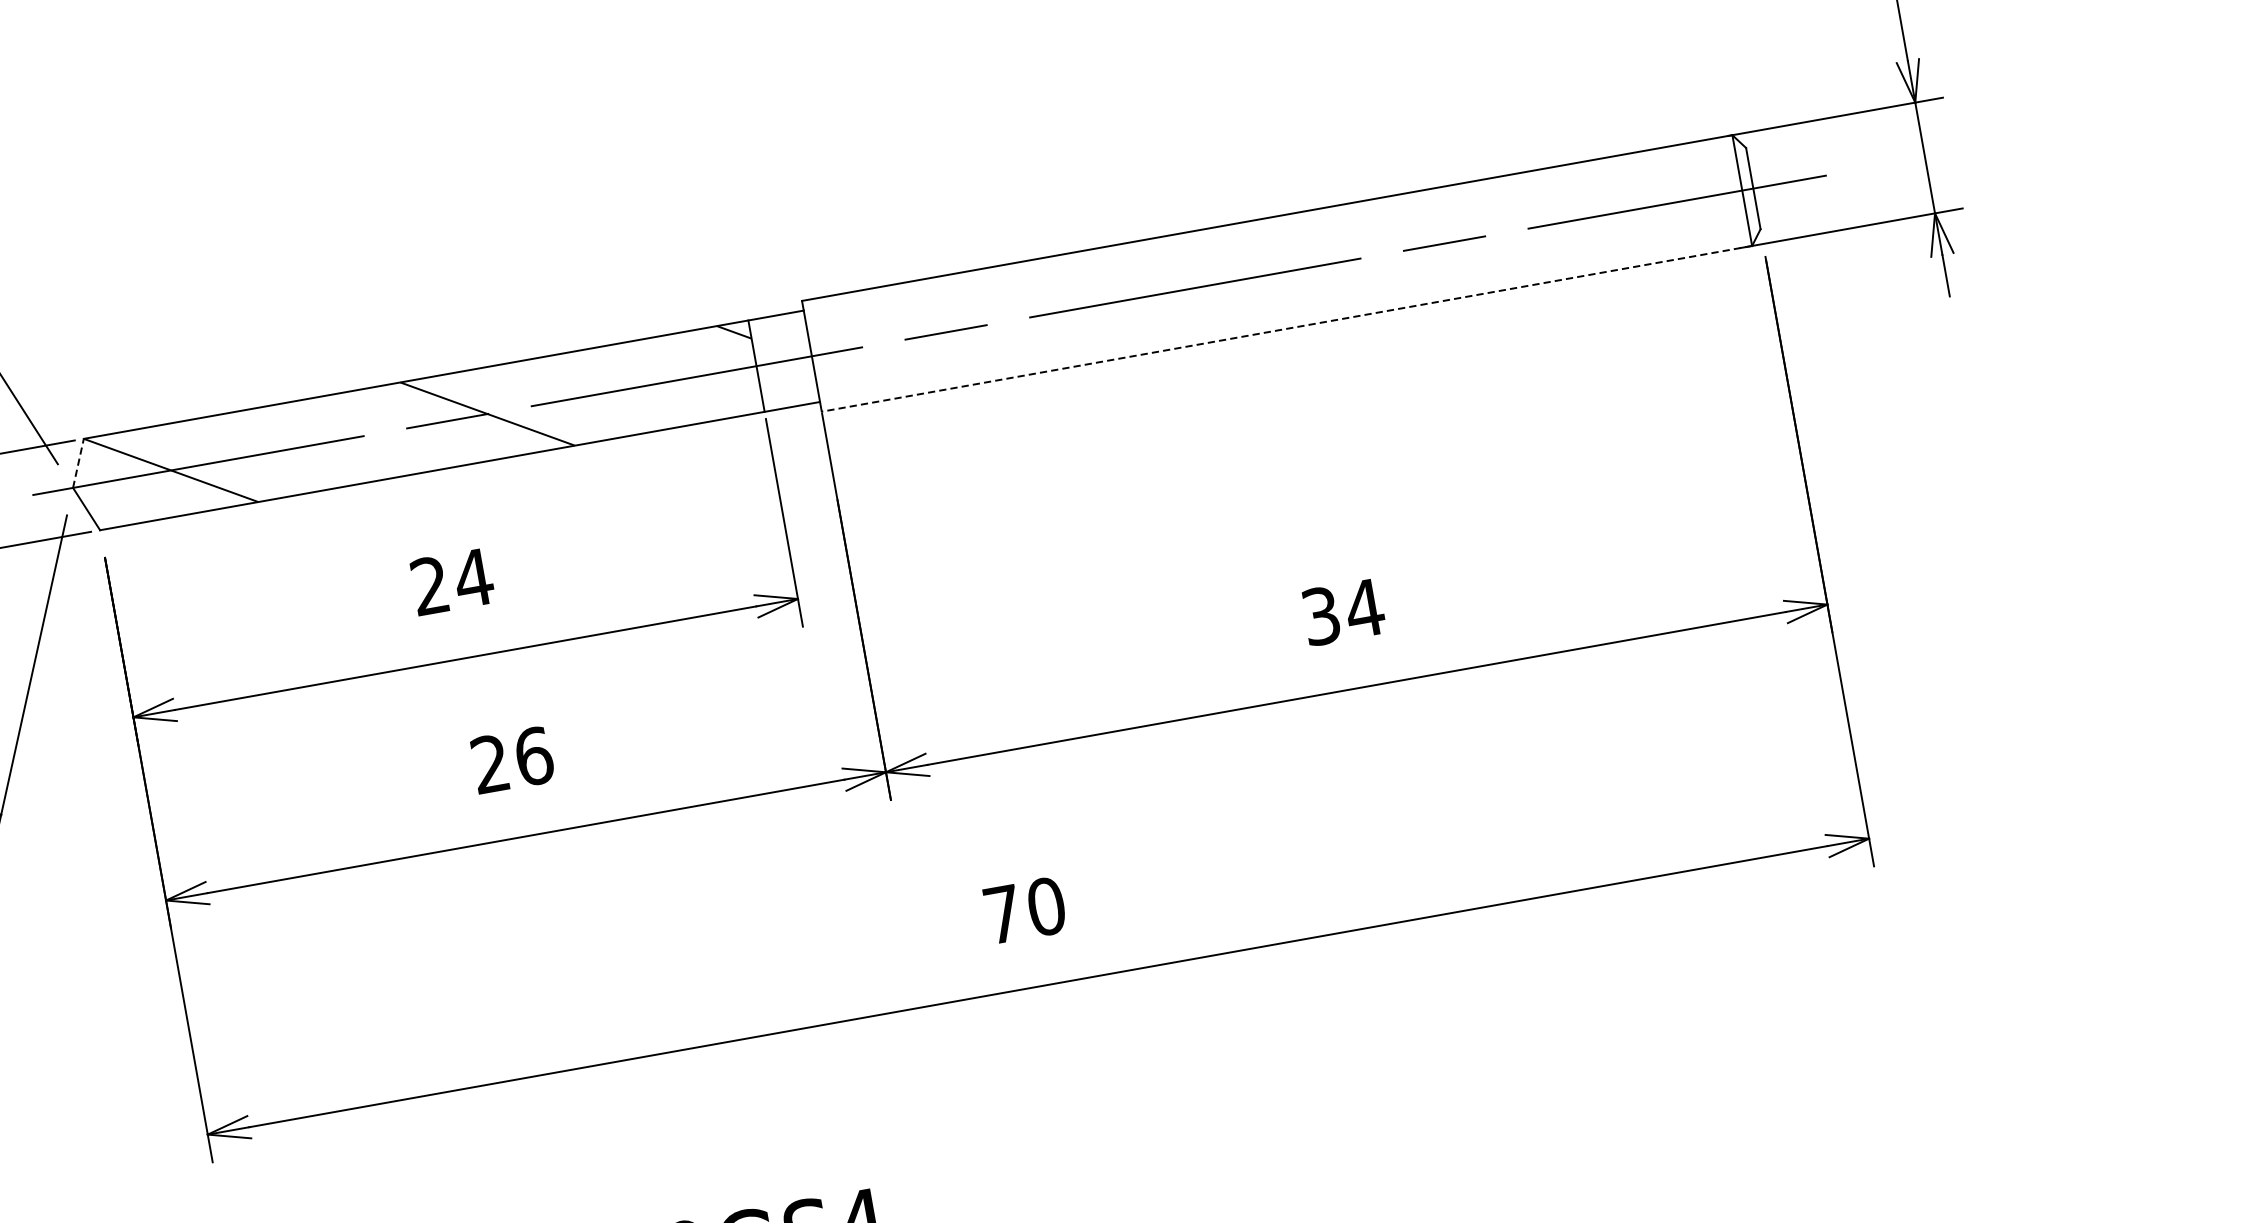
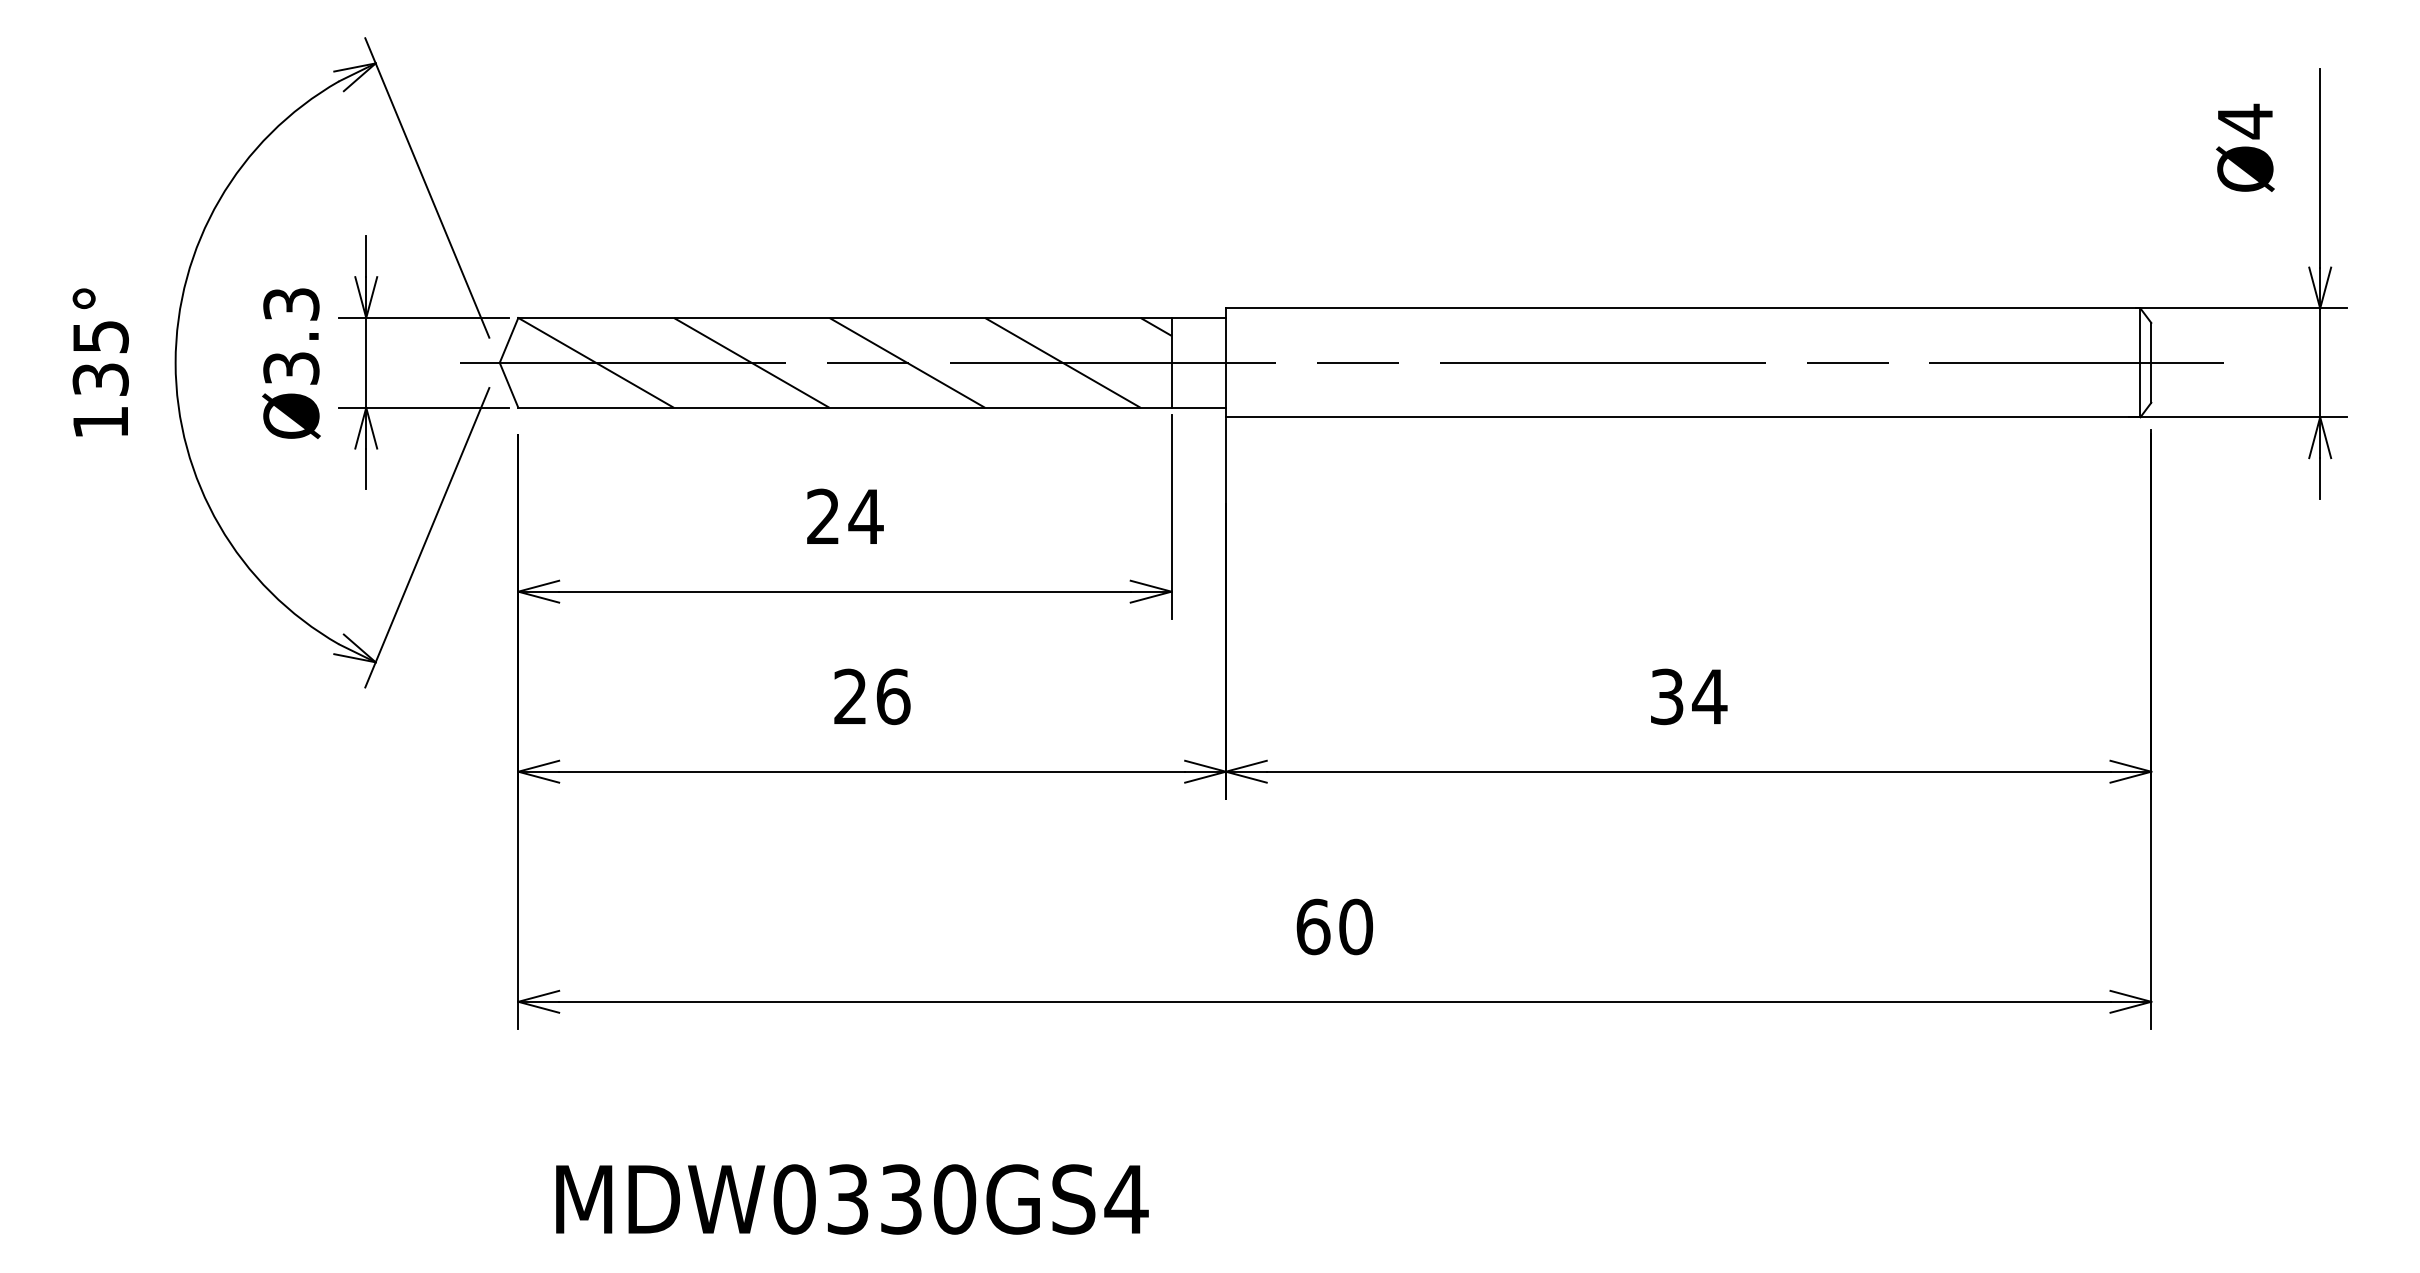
line: (1286, 329) -> (1682, 417), dashed -> solid
line: (645, 385) -> (1062, 362), added
line: (329, 441) -> (751, 362), added
line: (78, 462) -> (509, 339), dashed -> solid
text: (1003, 913) -> (1313, 926), 70 -> 60

